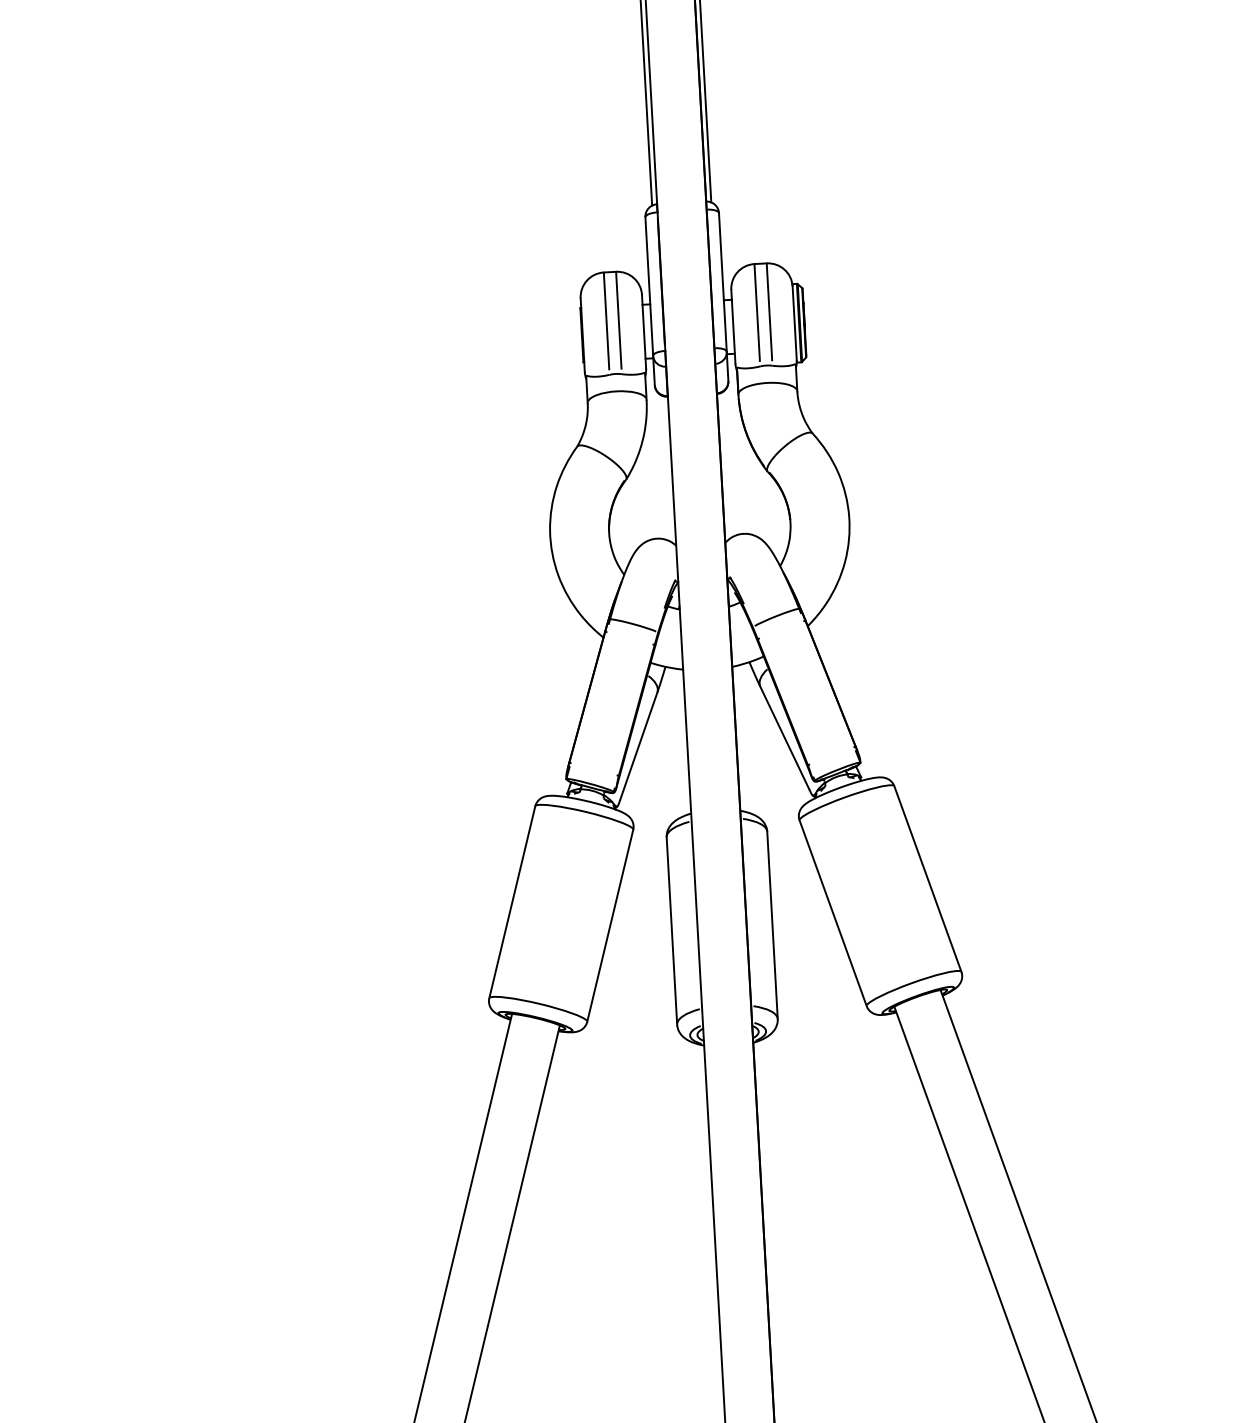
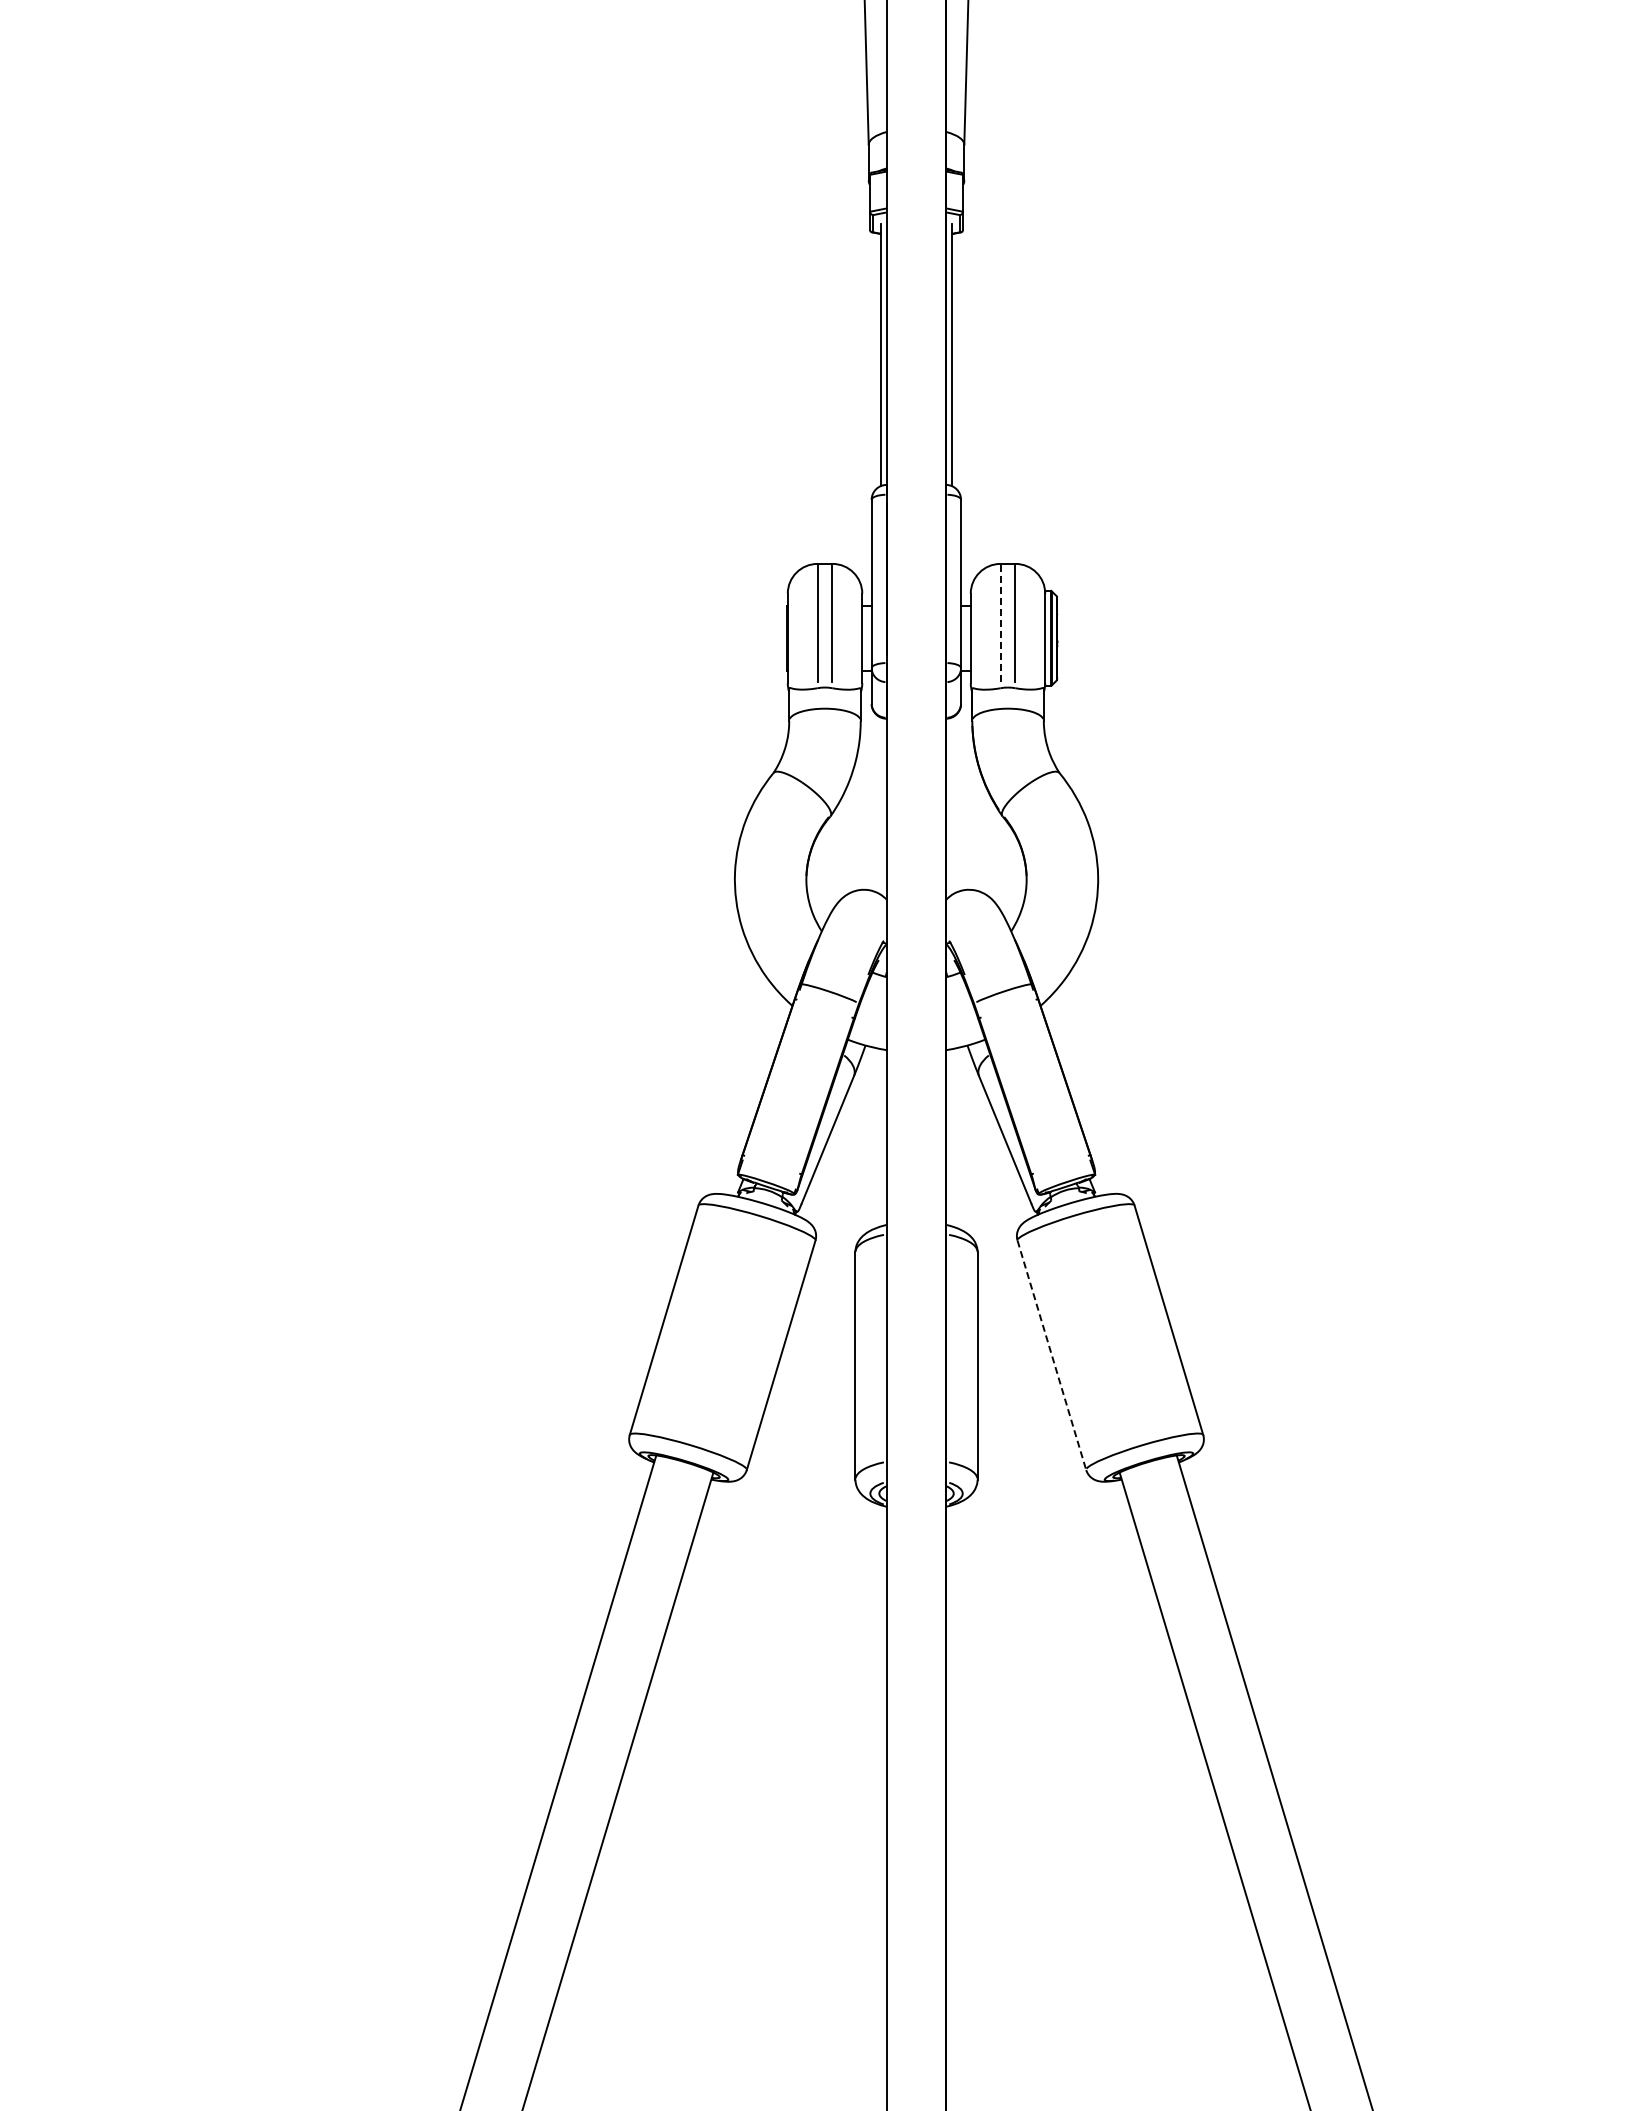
line: (757, 312) -> (1000, 622), solid -> dashed
line: (832, 913) -> (1051, 1355), solid -> dashed

